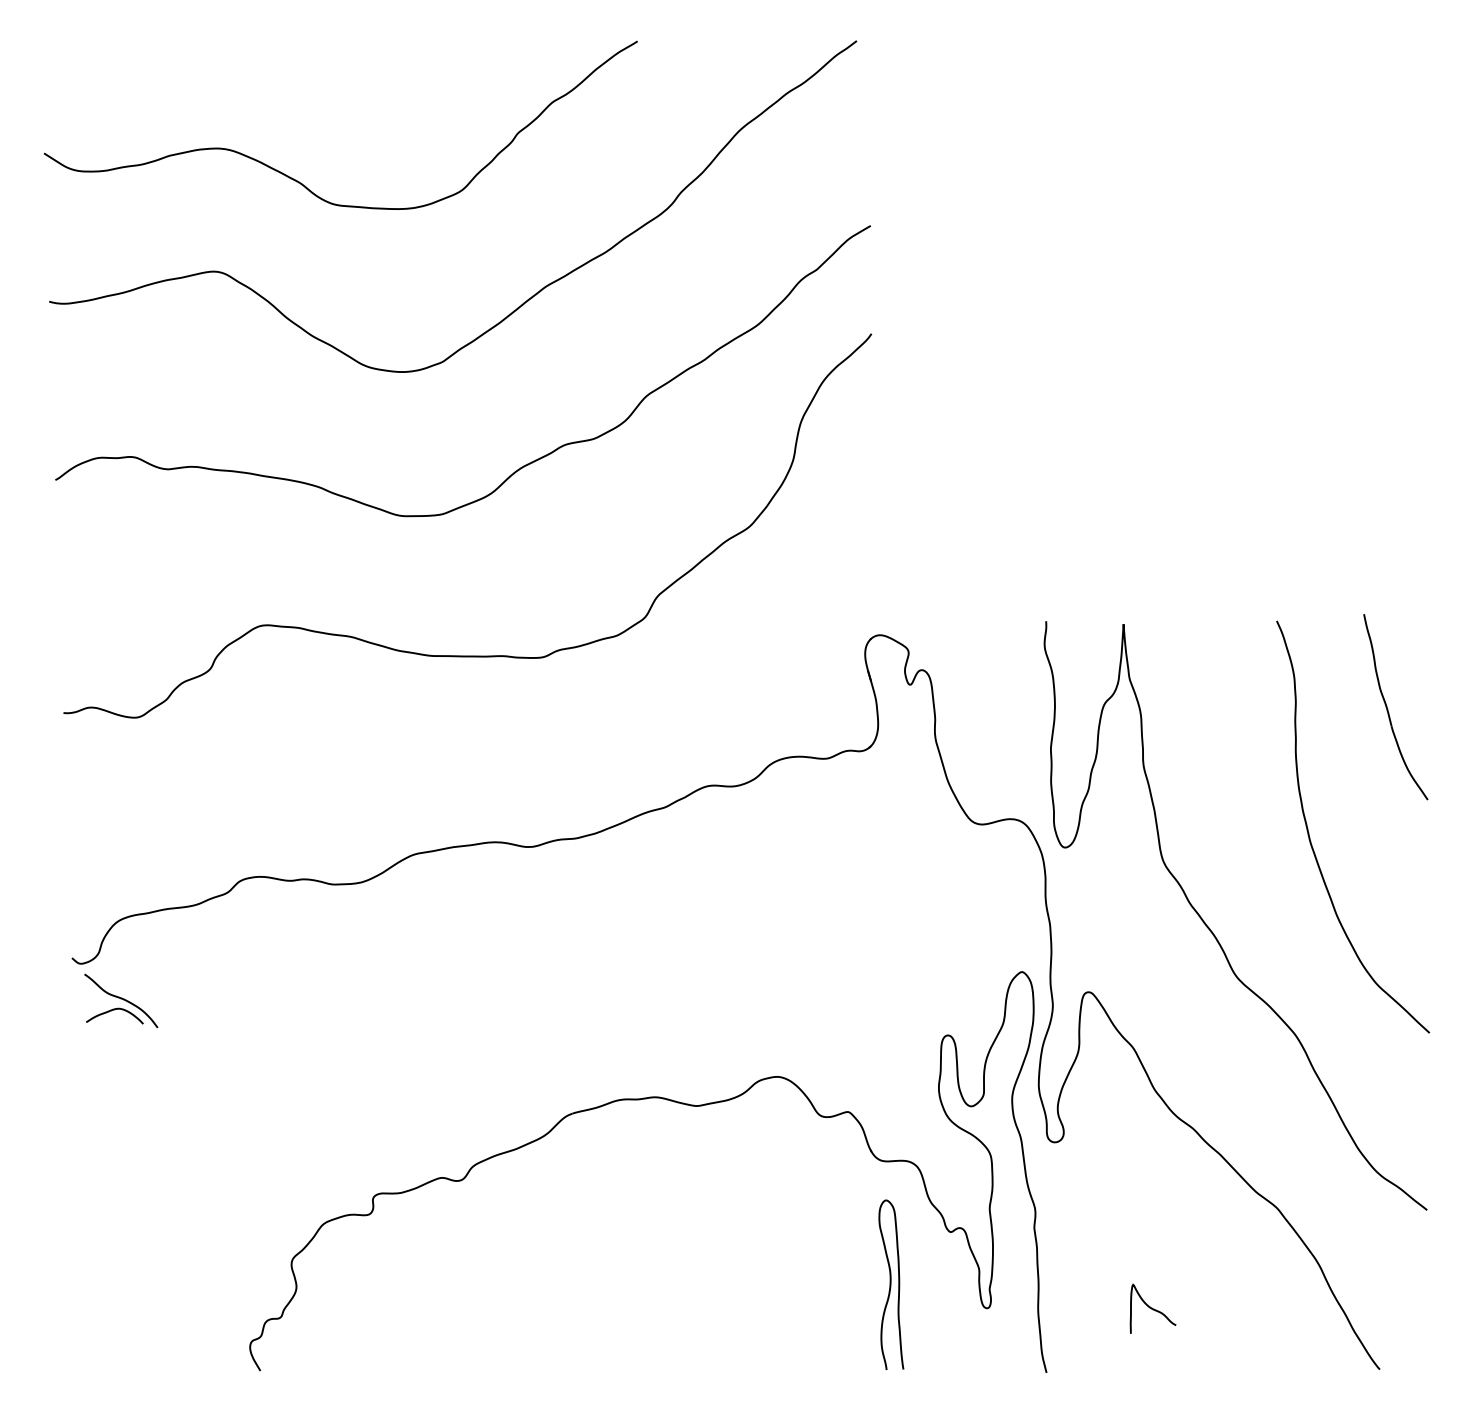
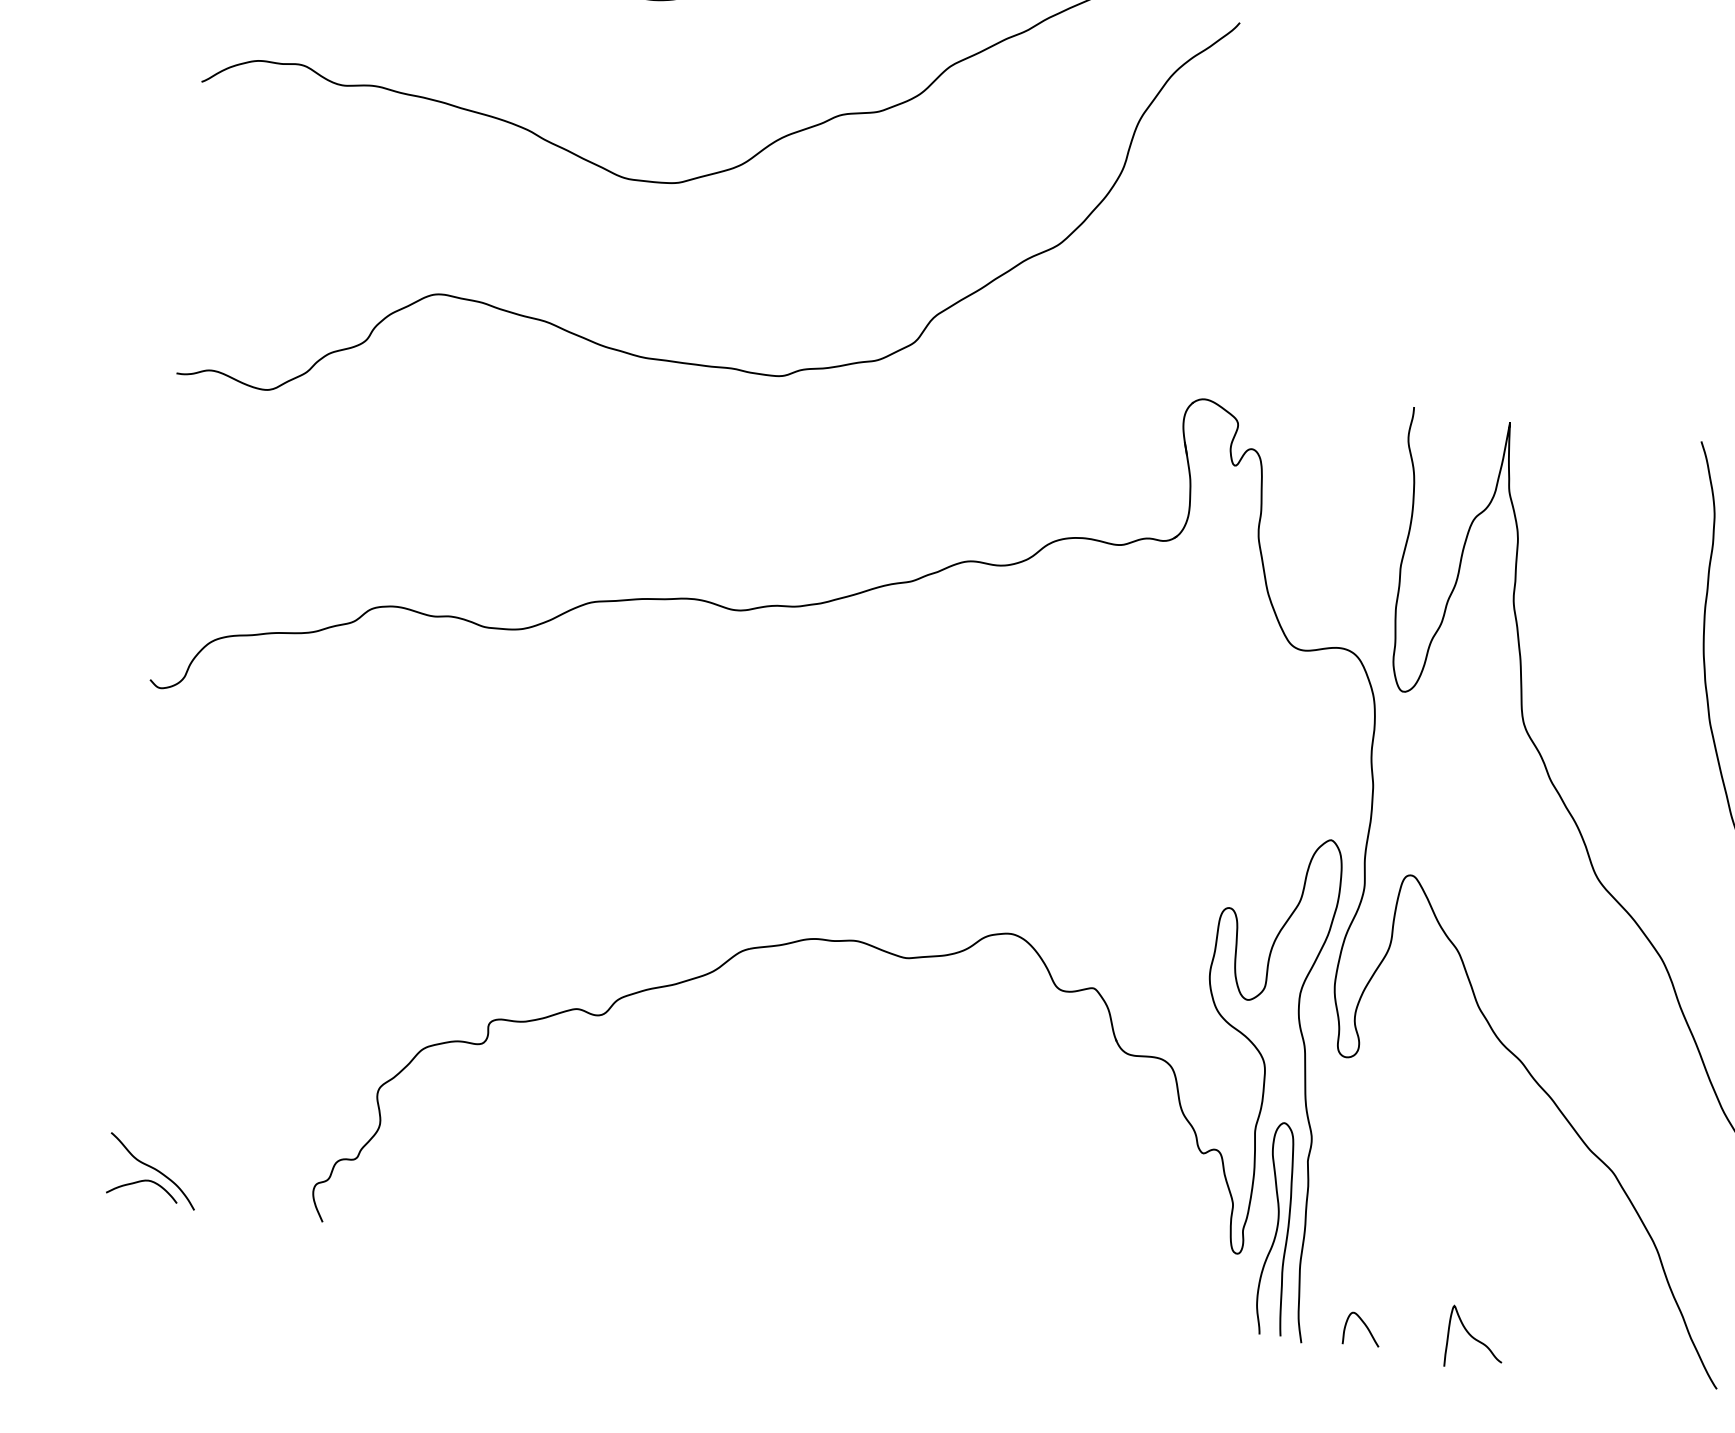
part: (121, 1000) -> (153, 1170), moved
curve: (891, 1284) -> (1278, 1228), moved
curve: (1152, 1308) -> (1474, 1338), moved
curve: (1095, 1353) -> (1365, 1326), added

